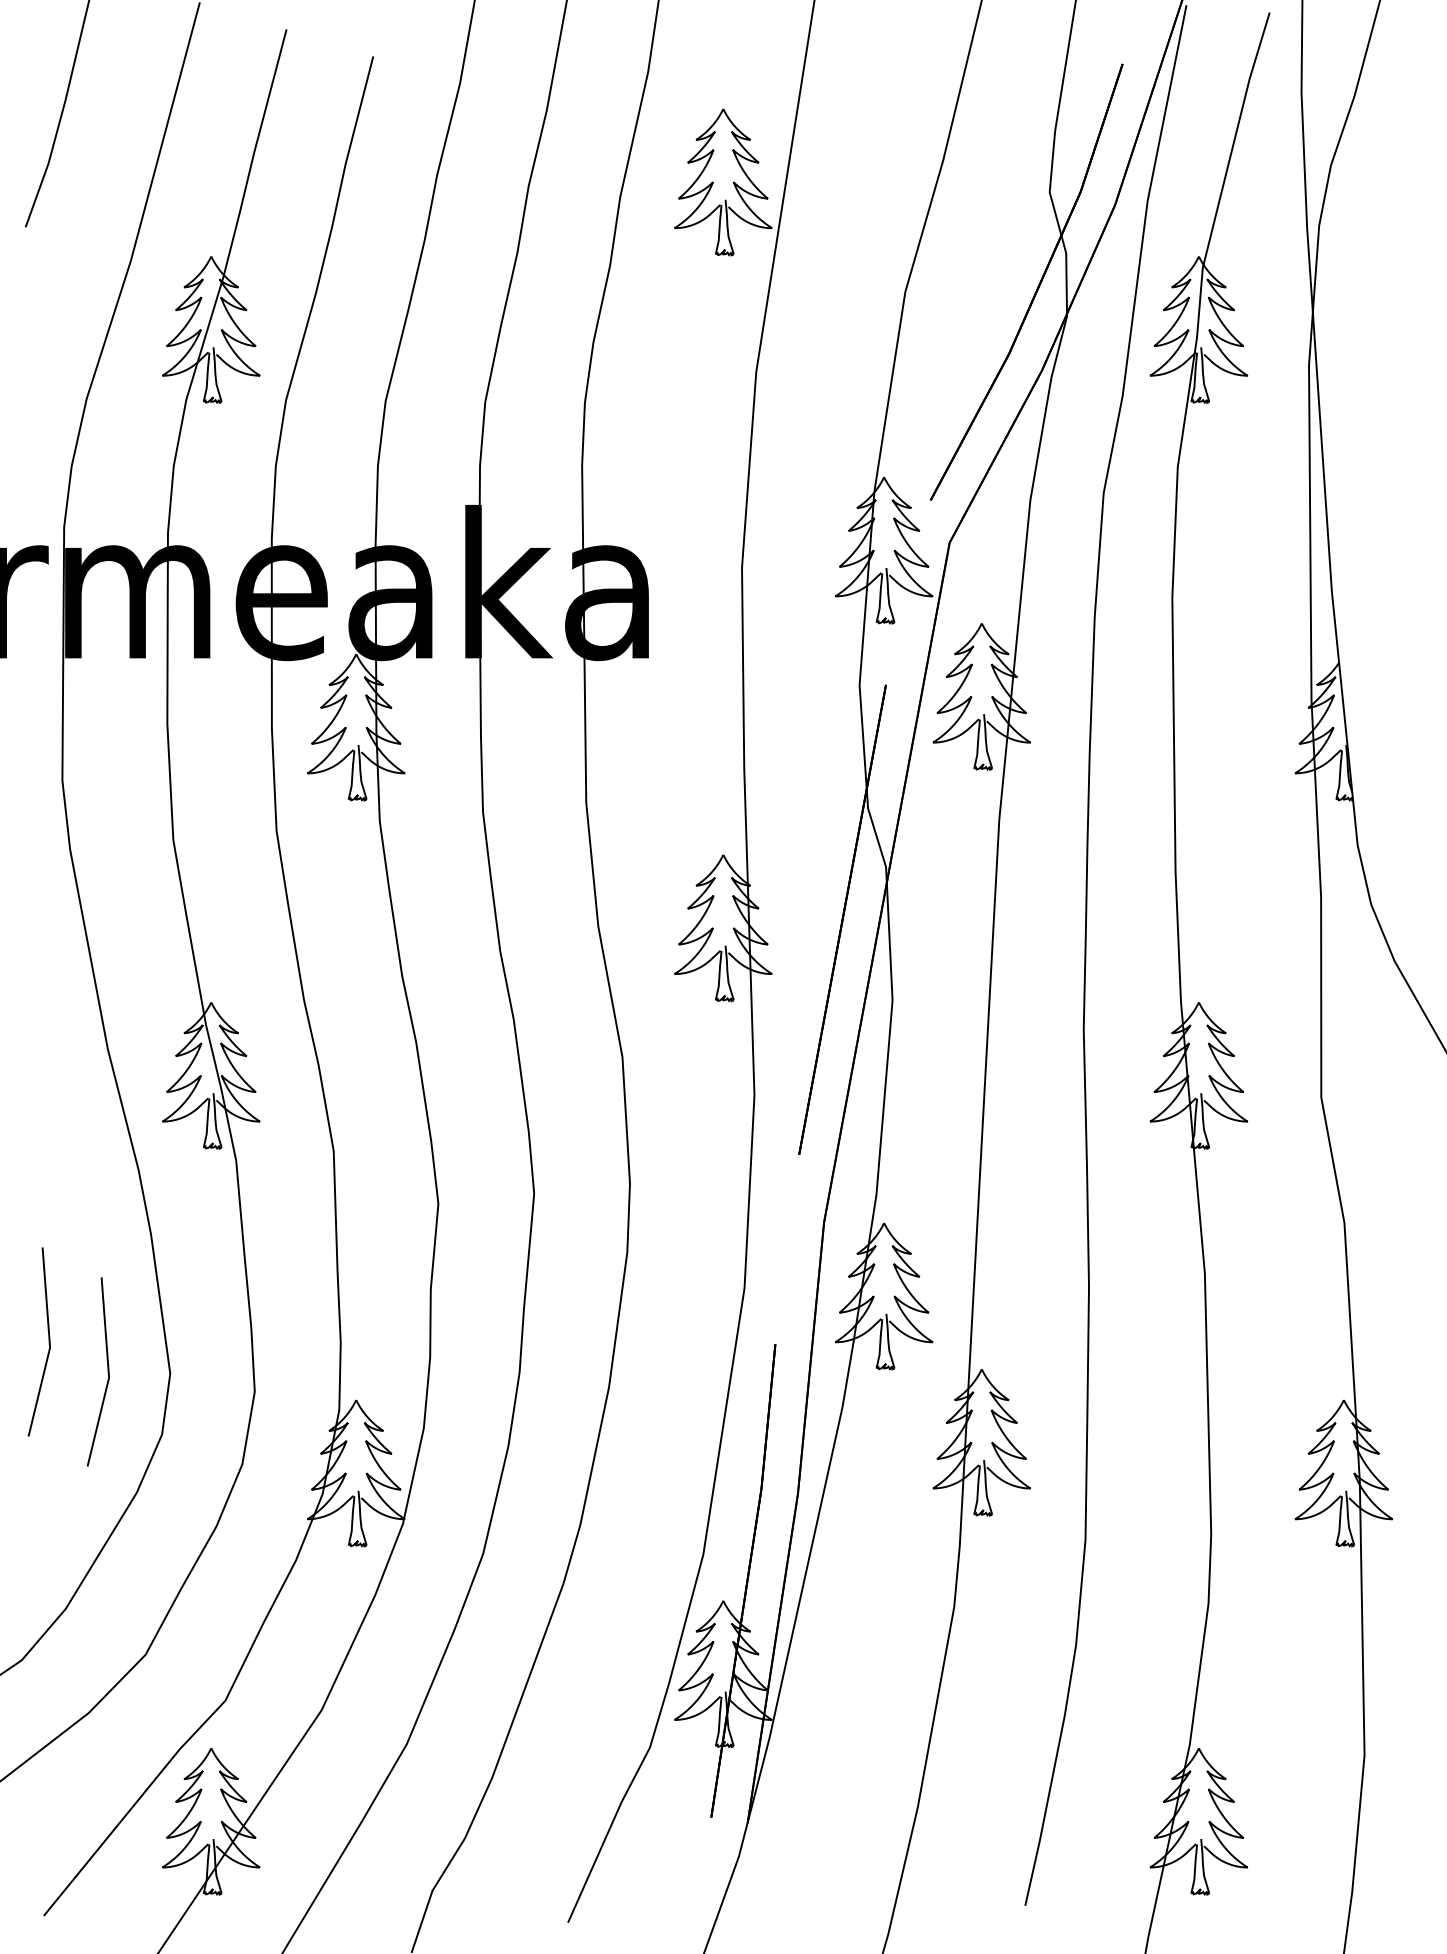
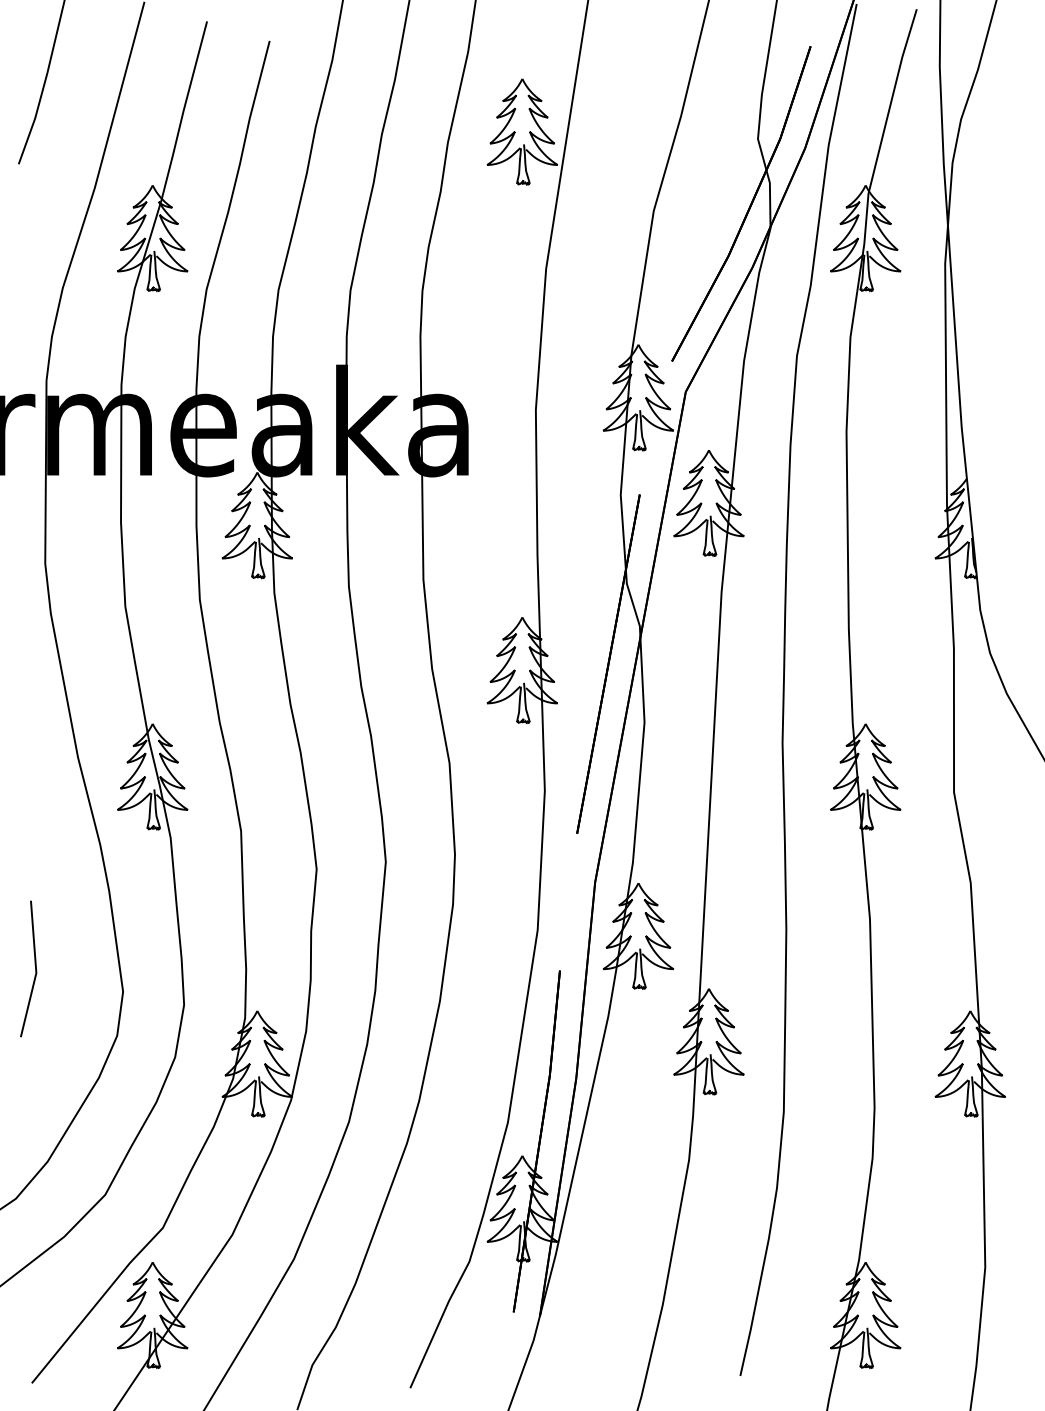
line: (107, 1371) -> (77, 990), removed

